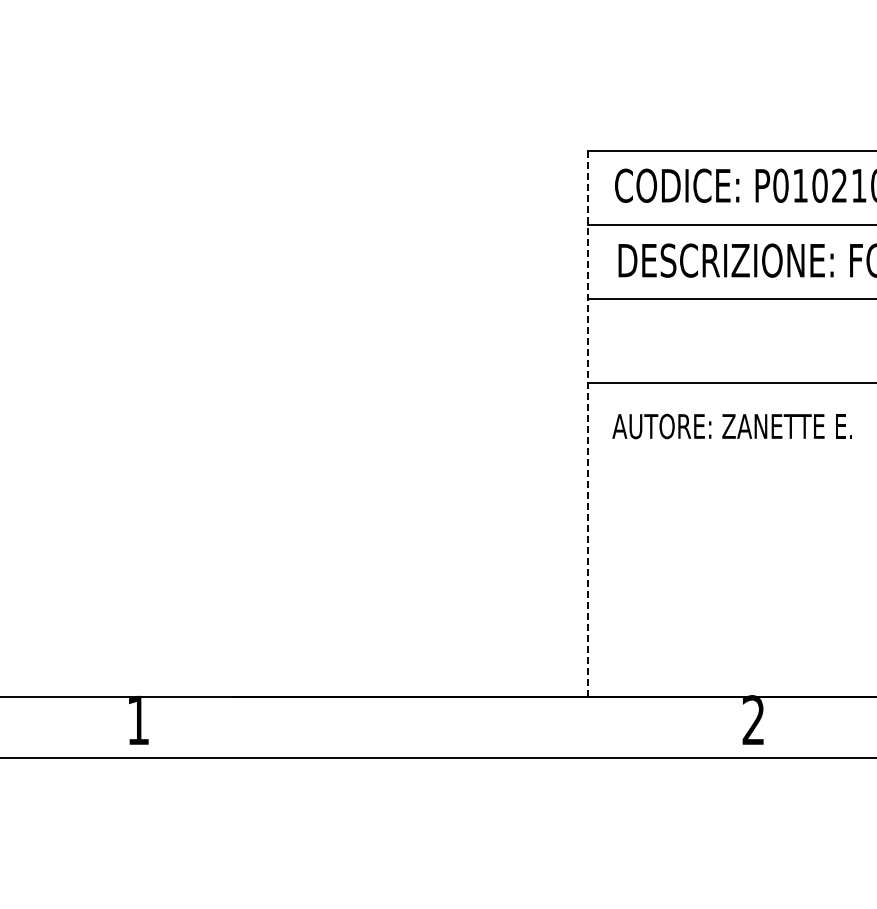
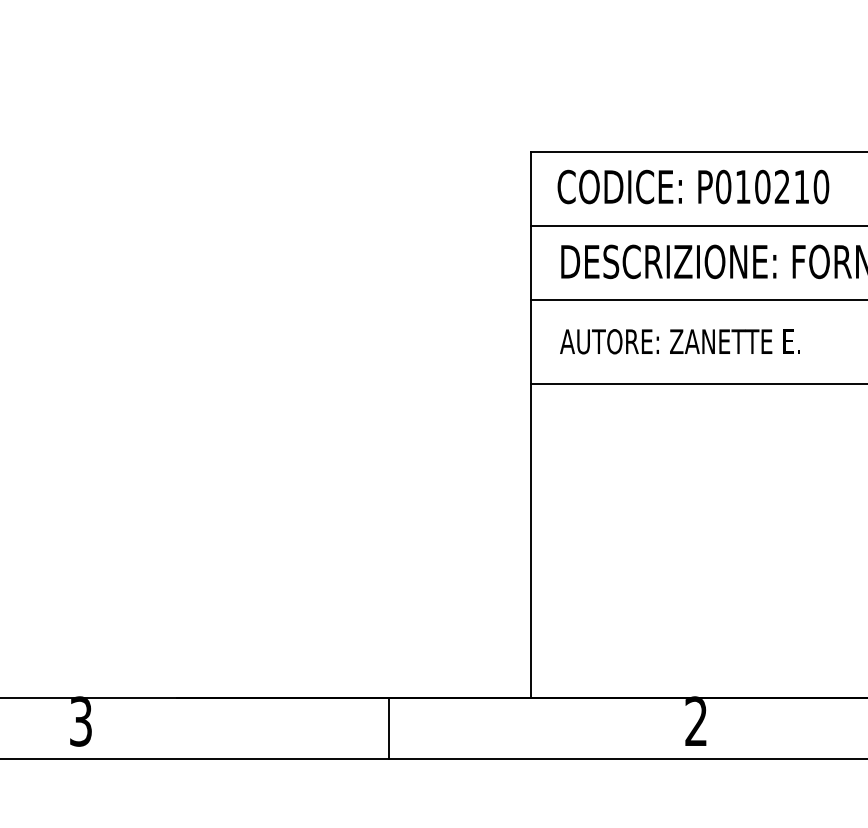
line: (588, 423) -> (531, 424), dashed -> solid
text: (731, 426) -> (679, 341), moved
text: (138, 720) -> (81, 721), 1 -> 3
line: (446, 727) -> (389, 728), added

